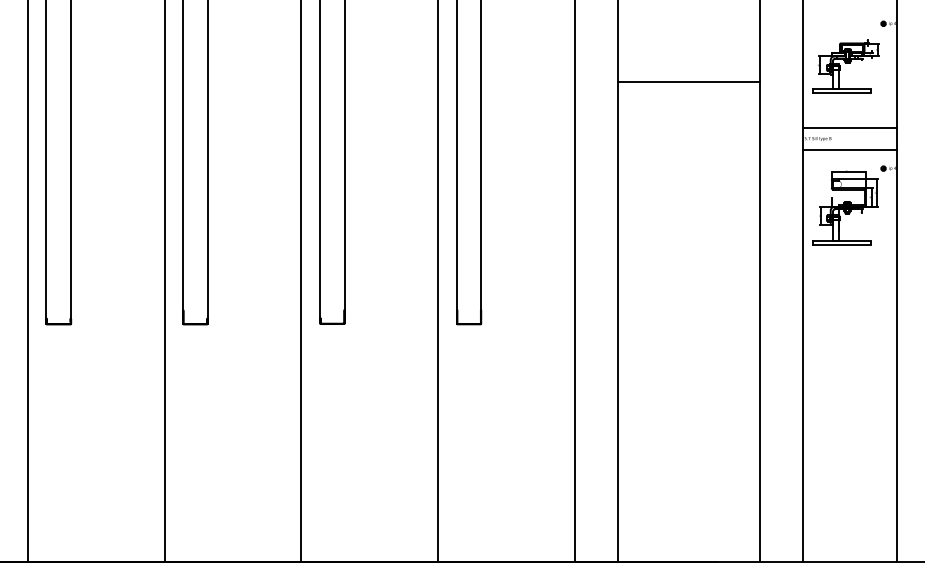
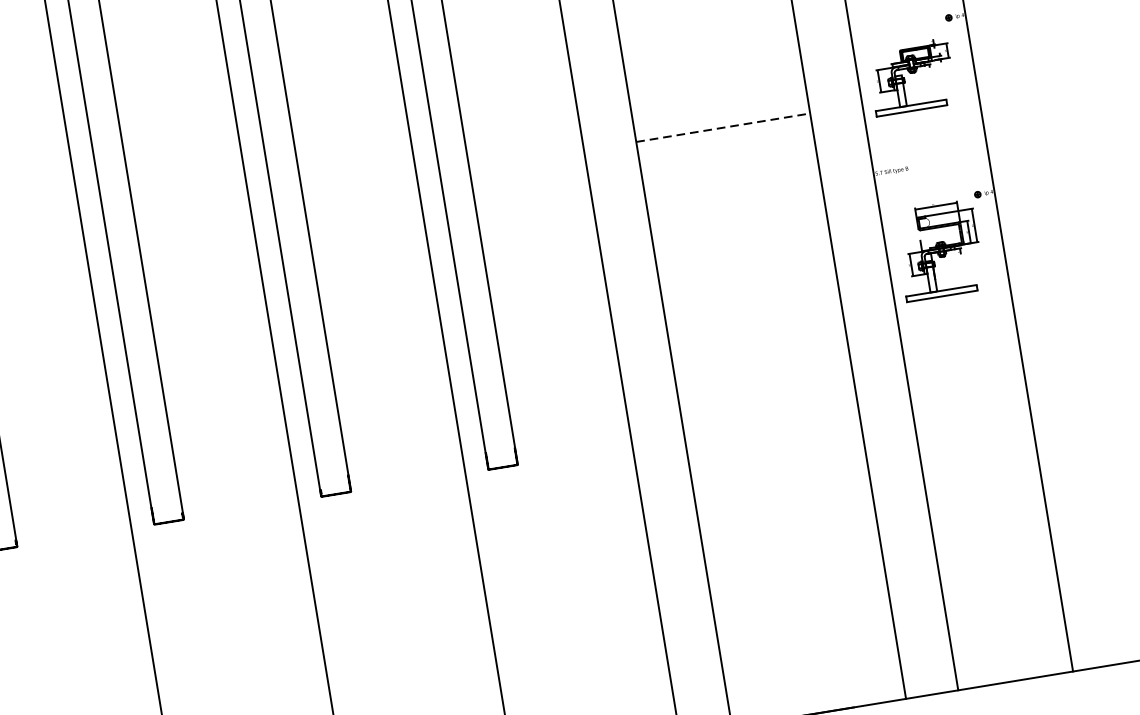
line: (689, 82) -> (723, 128), solid -> dashed
line: (850, 127) -> (929, 151), removed
line: (850, 150) -> (933, 179), removed

